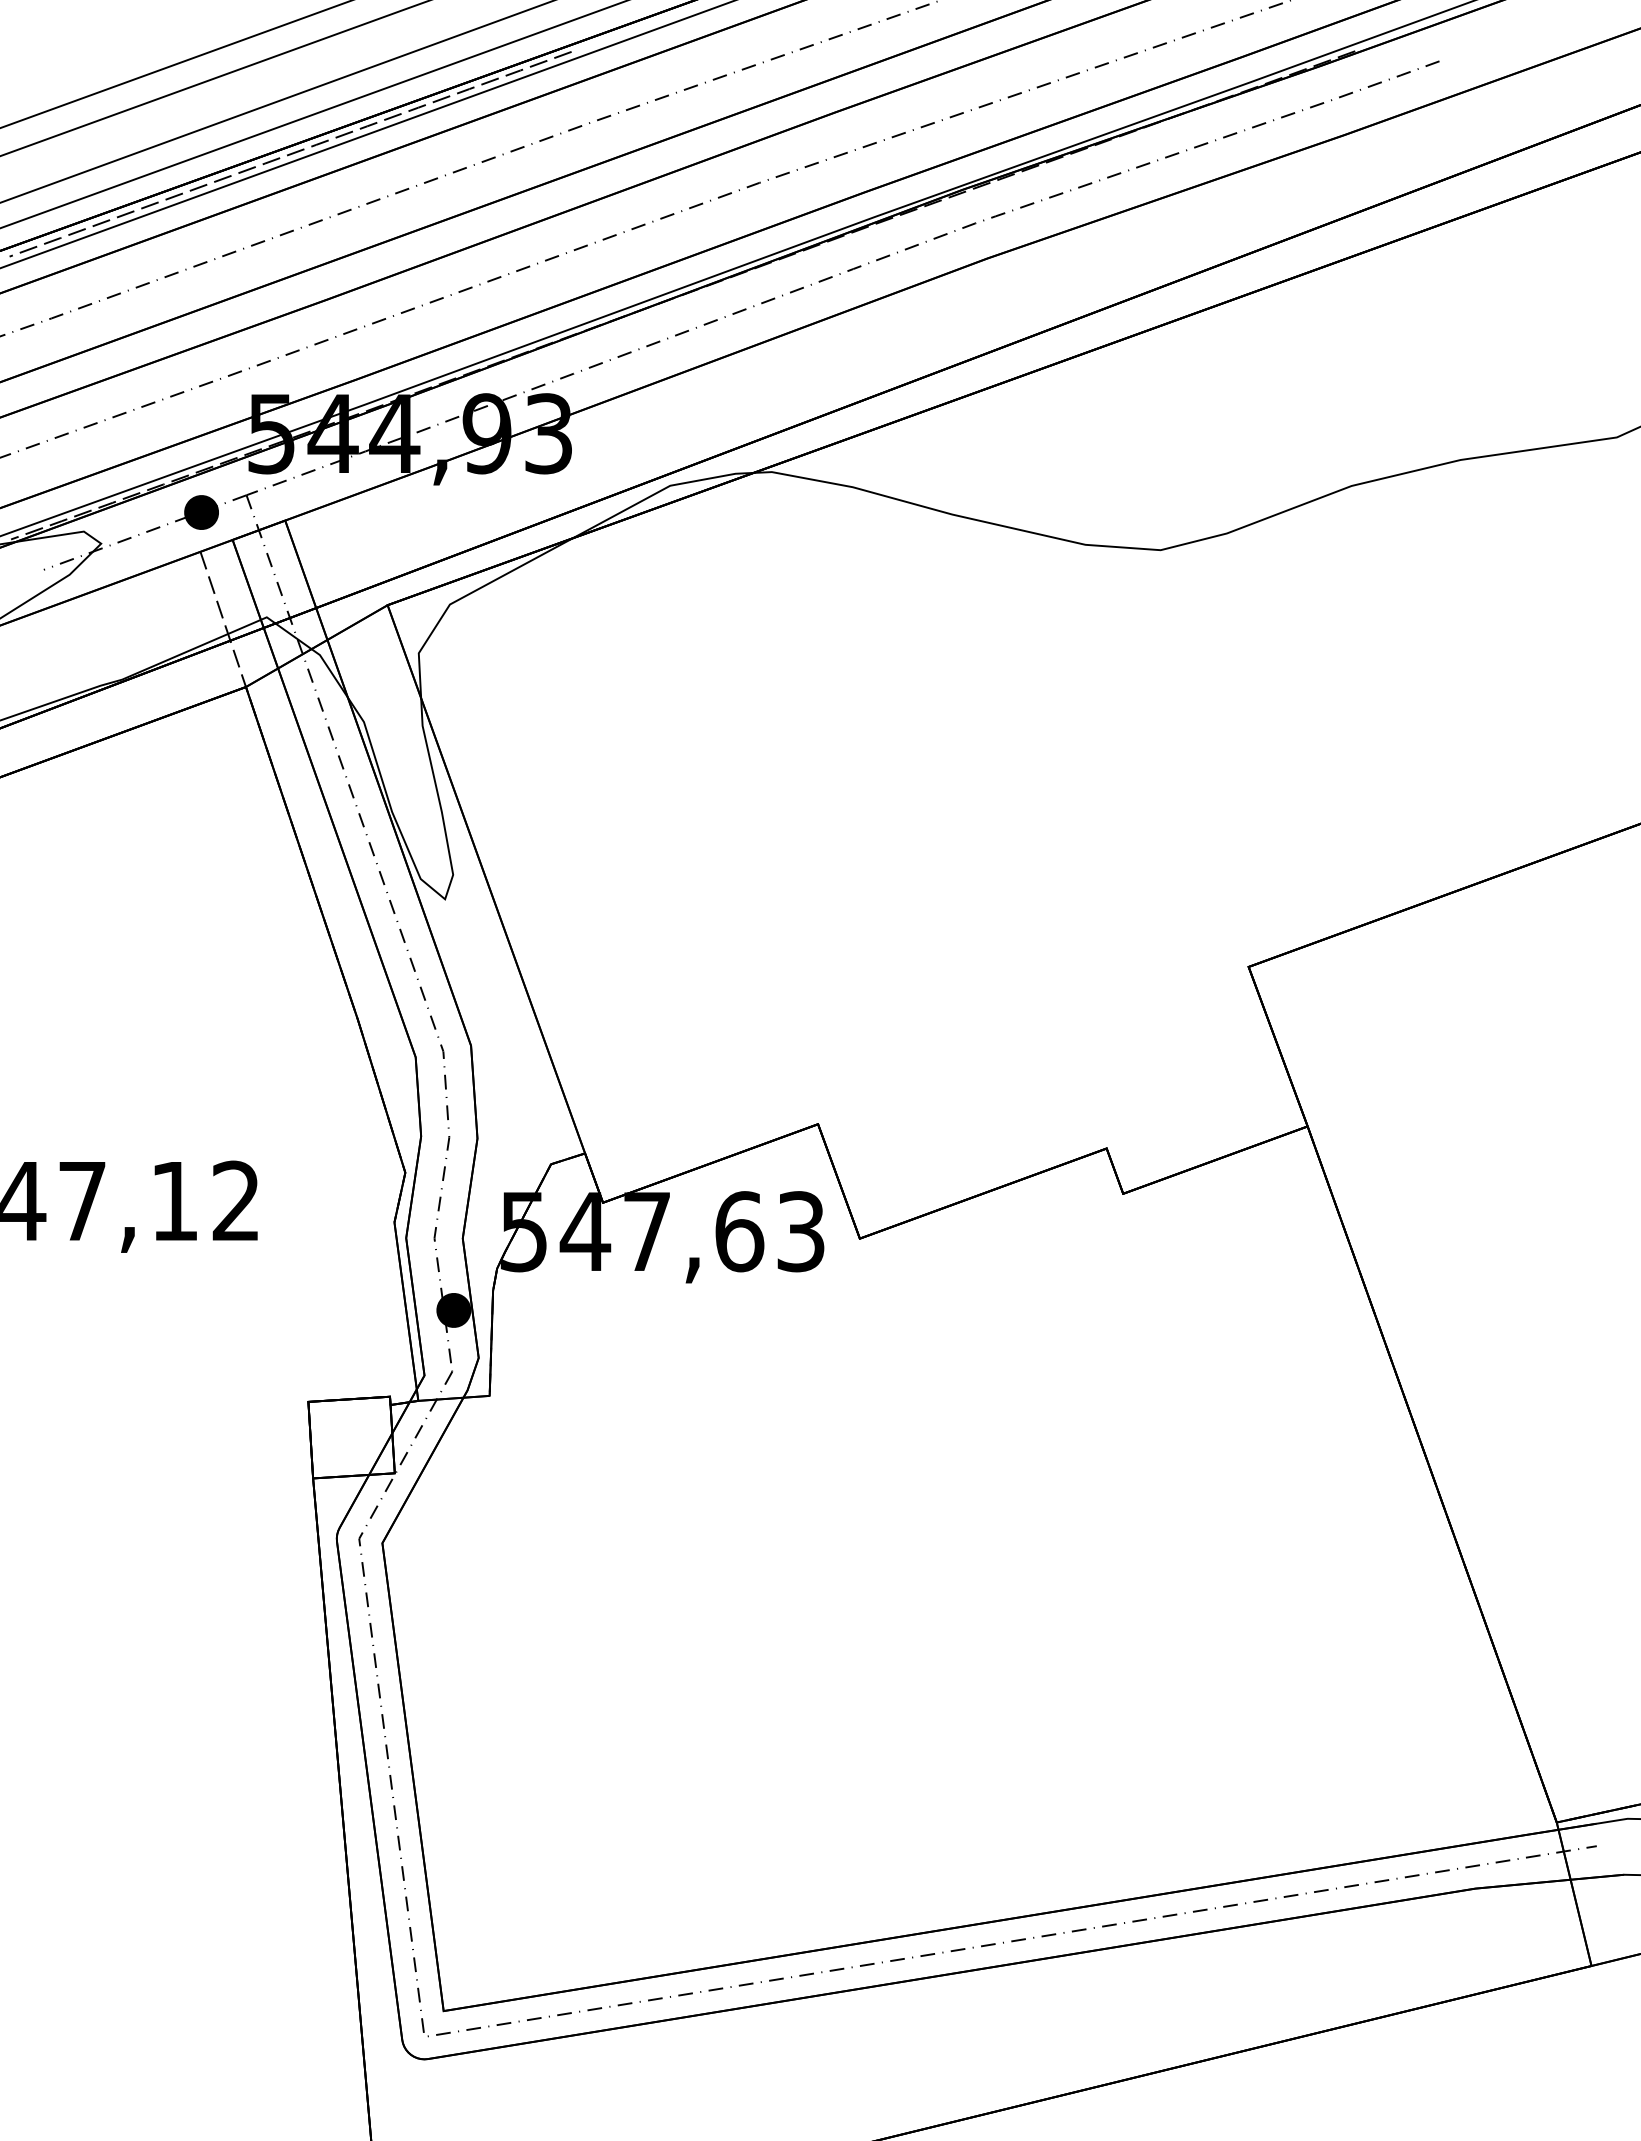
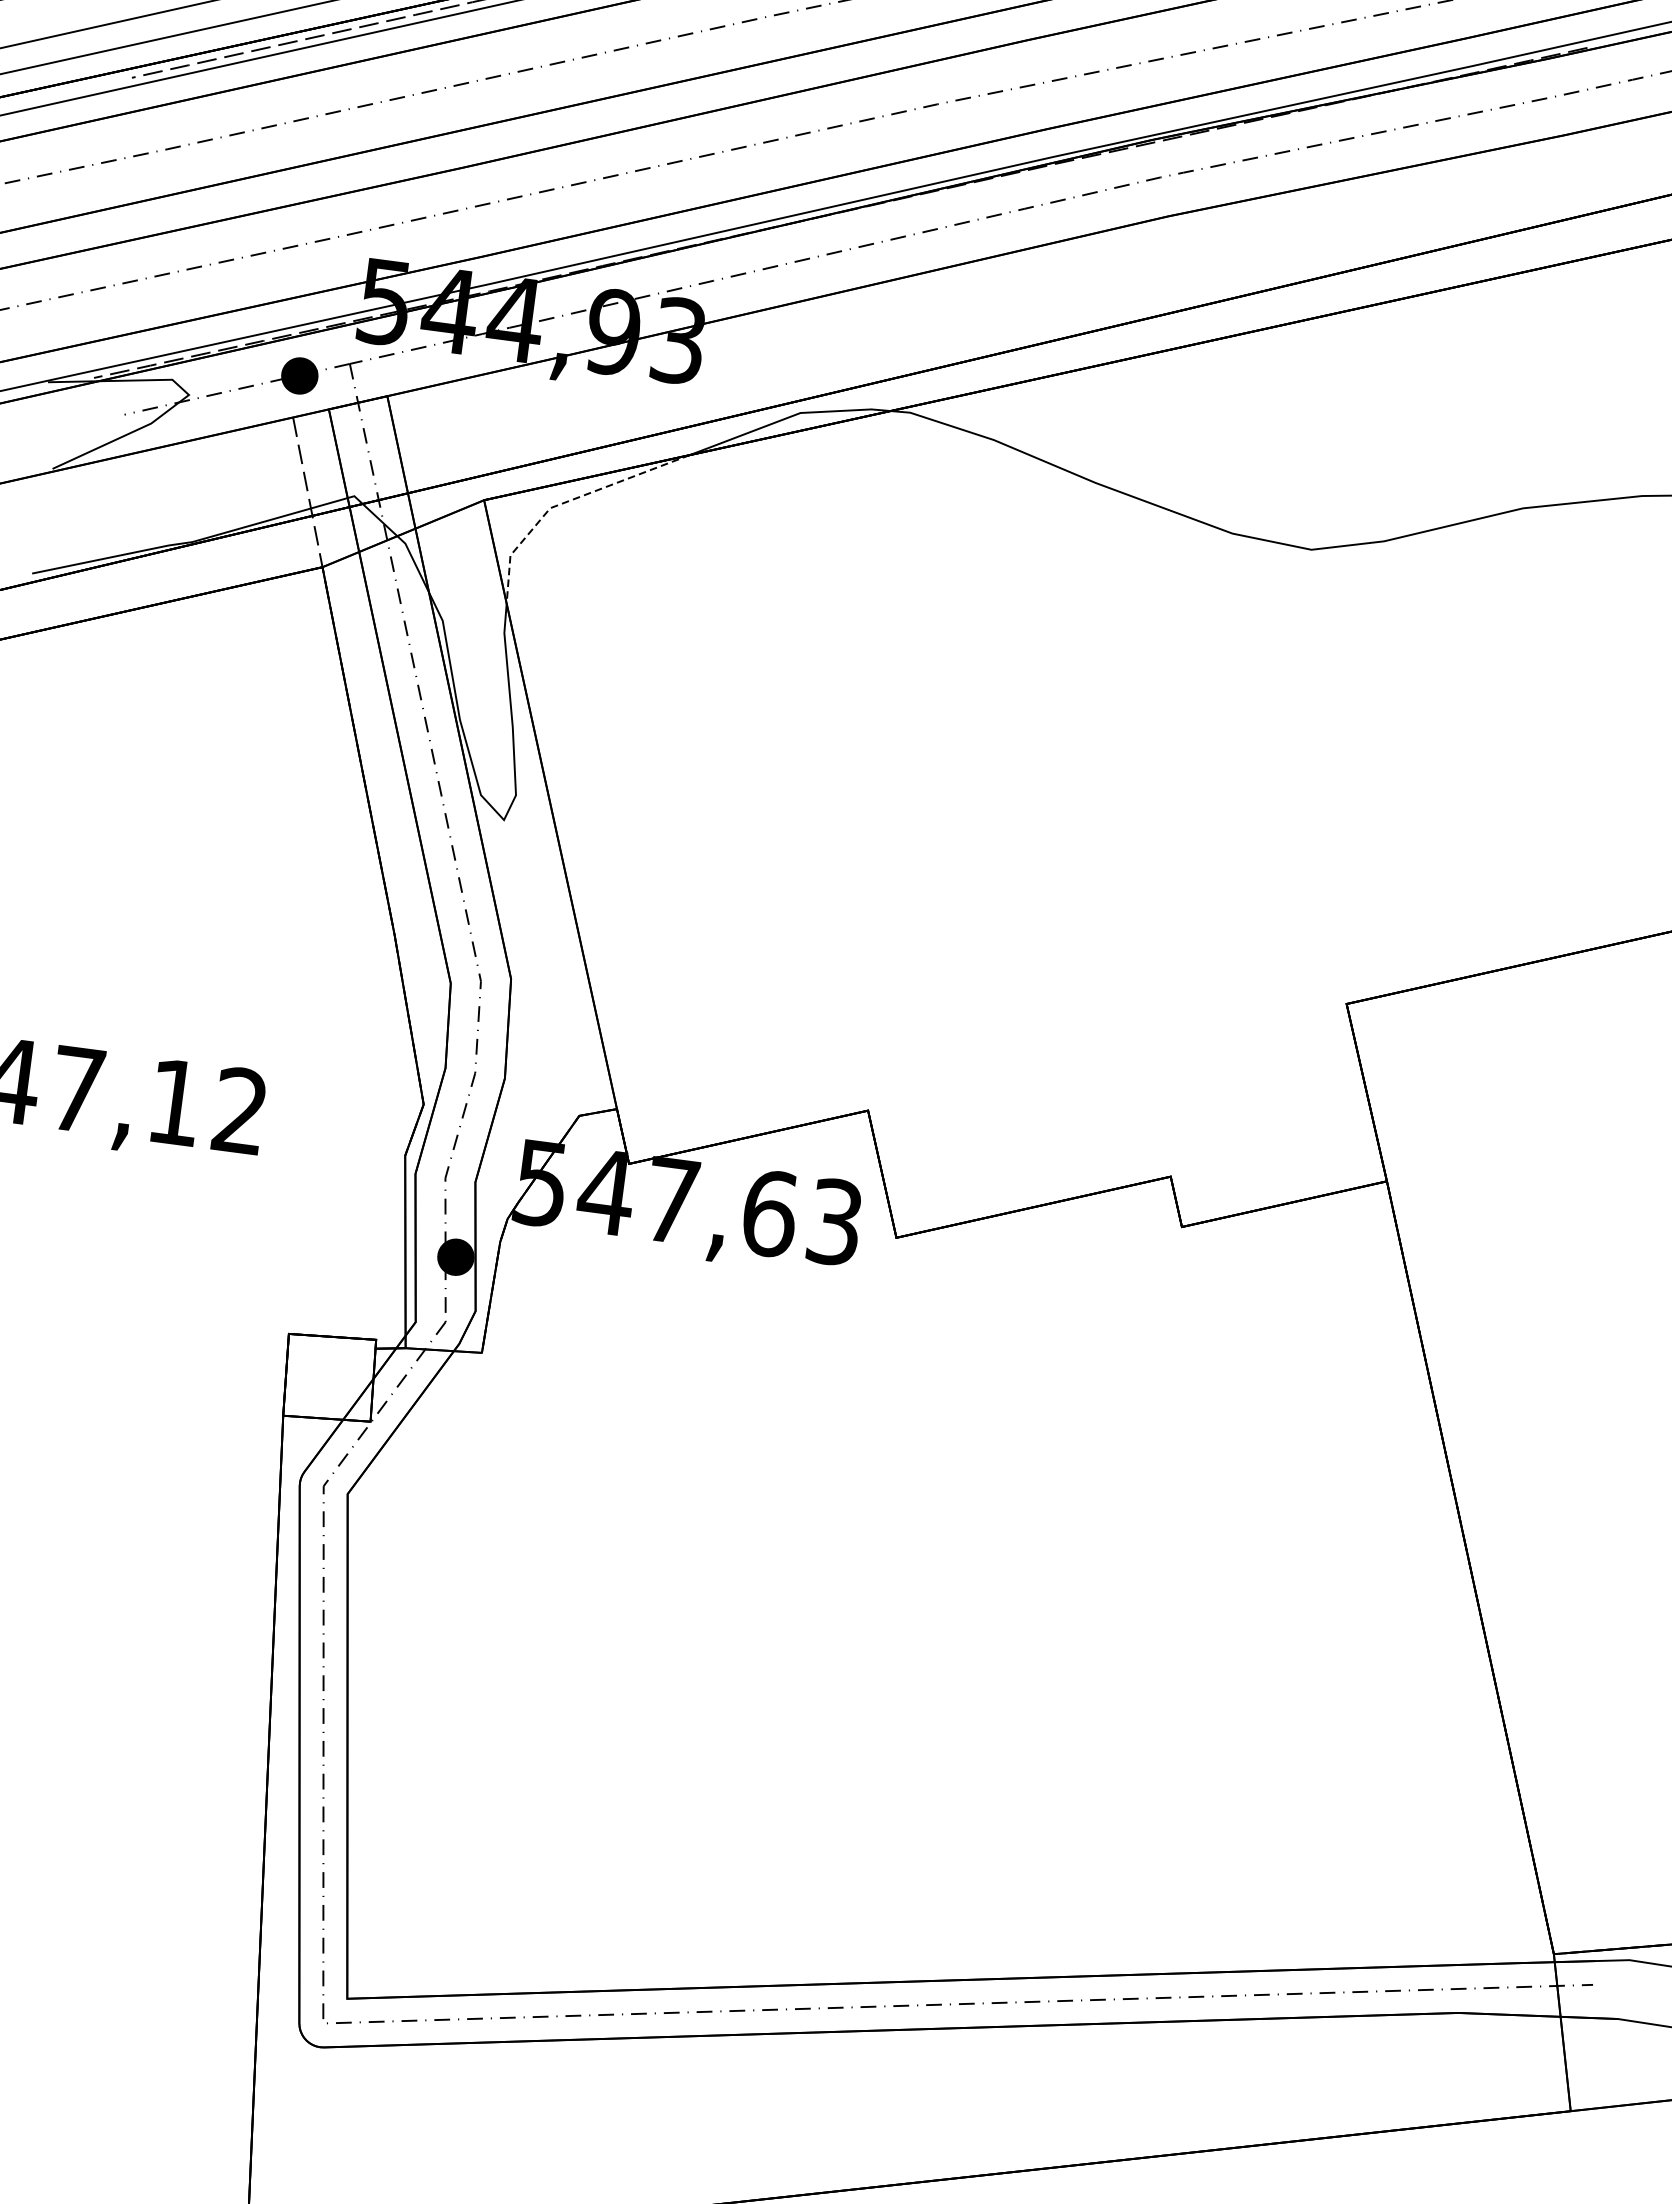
line: (464, 596) -> (566, 501), solid -> dashed

